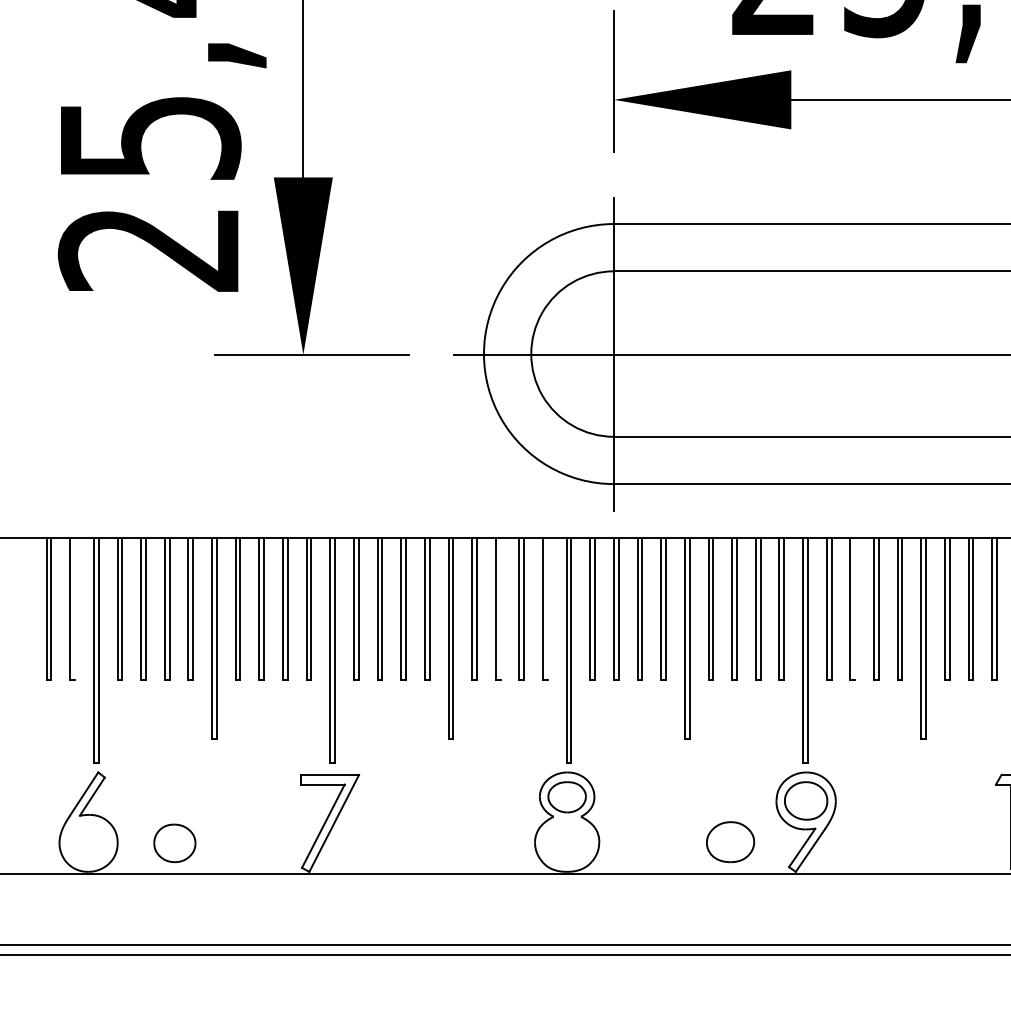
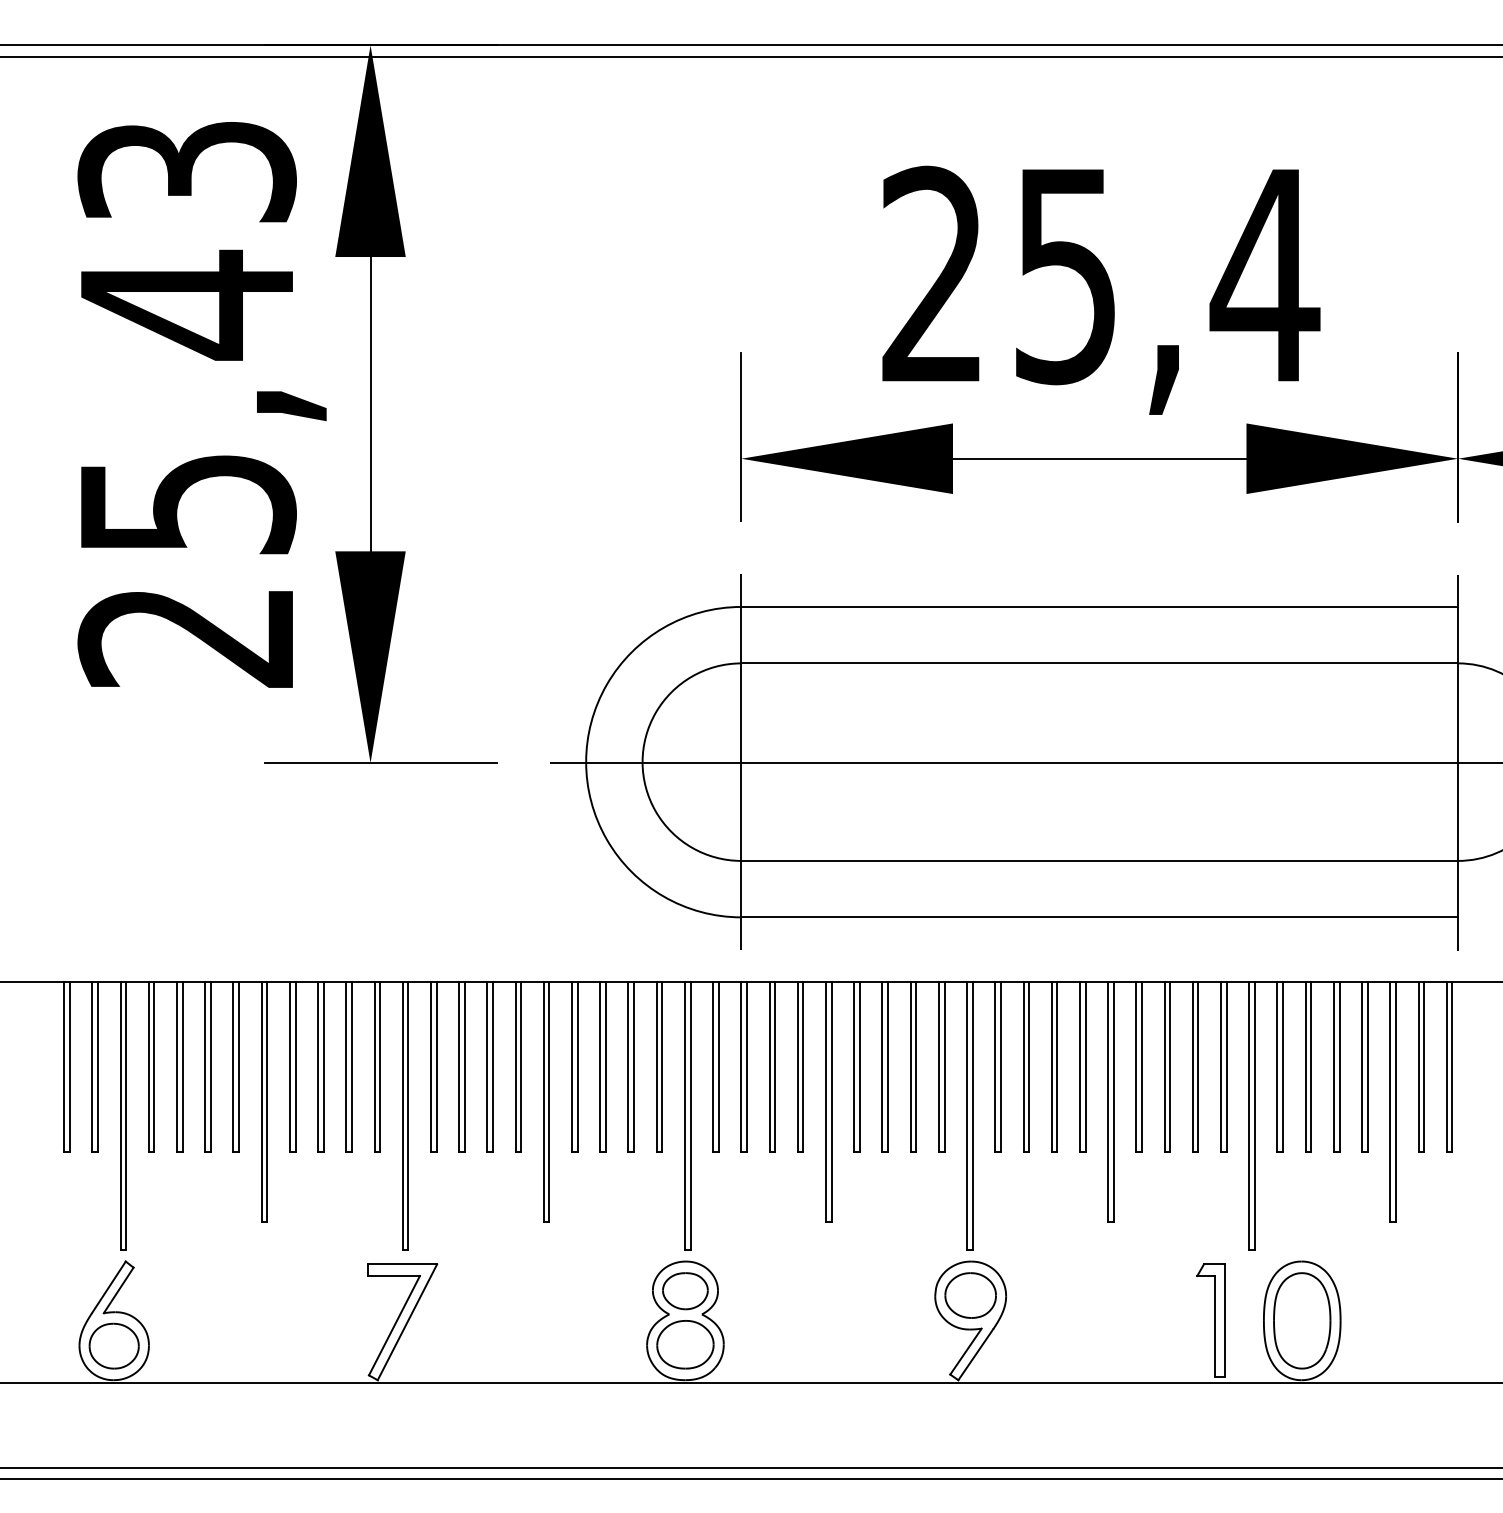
line: (74, 609) -> (97, 1066), added
line: (500, 609) -> (605, 1066), added
line: (547, 609) -> (662, 1066), added
line: (855, 609) -> (1029, 1066), added
part: (730, 841) -> (685, 1344), moved
part: (174, 842) -> (113, 1345), moved

